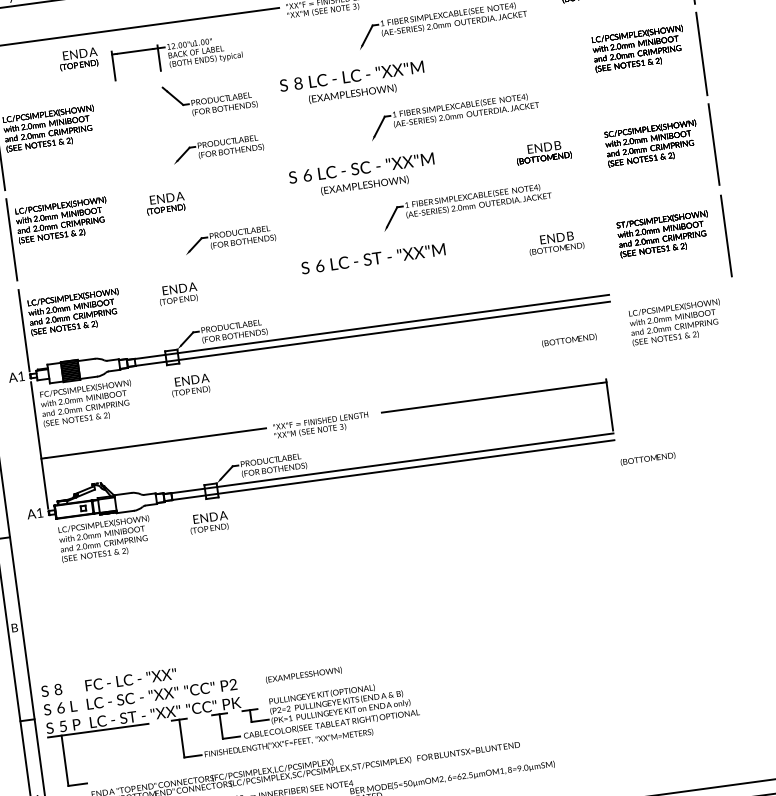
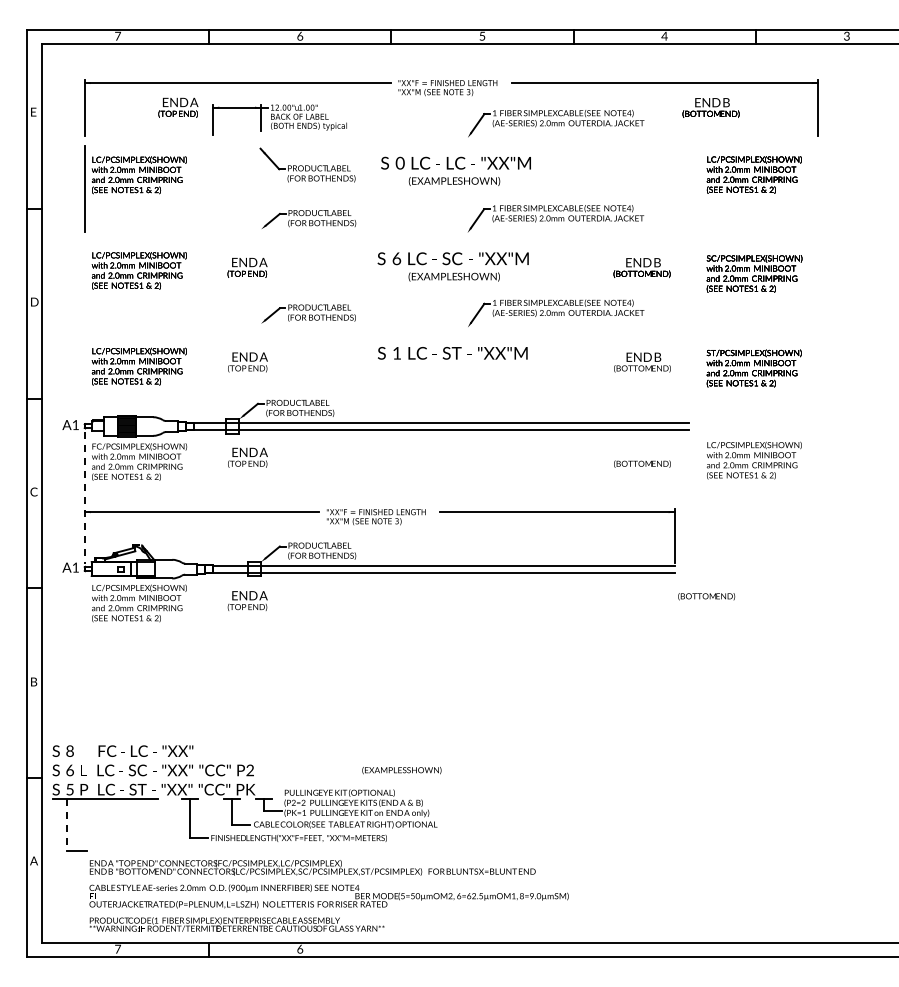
line: (701, 53) -> (817, 188), removed
text: (297, 83) -> (399, 163), 8 -> 0
line: (713, 144) -> (817, 283), removed
line: (726, 235) -> (817, 378), removed
line: (11, 239) -> (84, 283), removed
text: (320, 266) -> (397, 353), 6 -> 1
line: (23, 330) -> (84, 378), removed
line: (39, 445) -> (84, 498), solid -> dashed
text: (303, 675) -> (401, 770), moved
line: (65, 761) -> (67, 825), solid -> dashed

